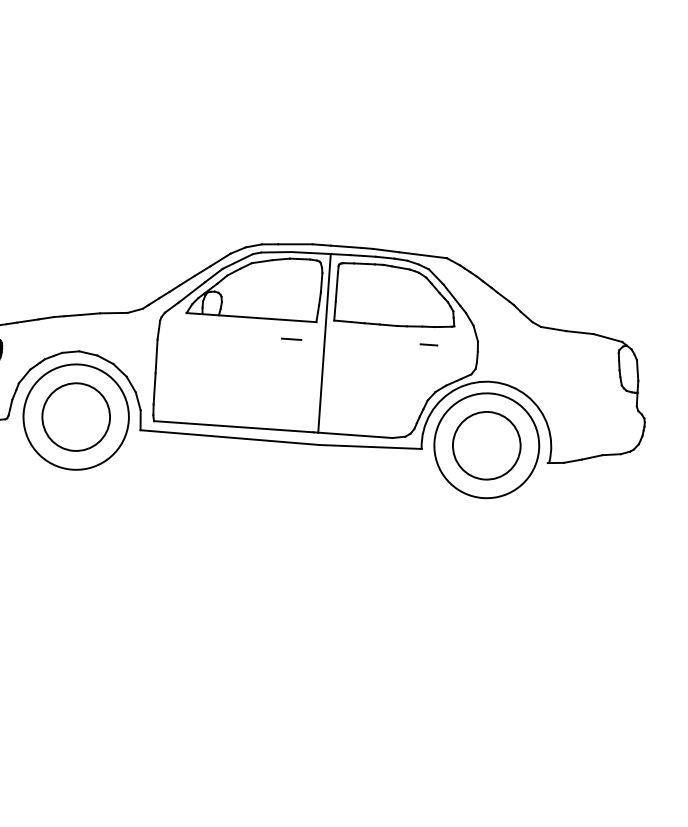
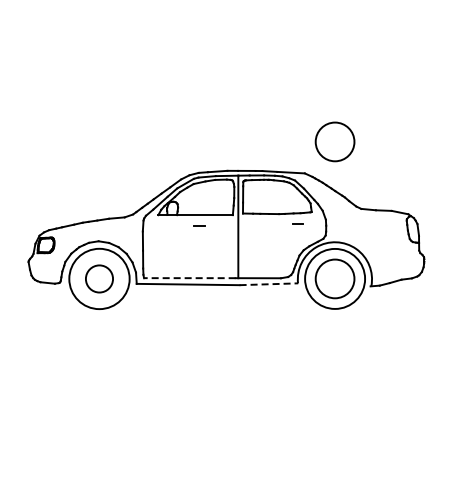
circle: (502, 206) -> (334, 141), added
line: (291, 338) -> (199, 225), moved
circle: (76, 416) -> (99, 278), size x0.7
line: (233, 427) -> (189, 278), solid -> dashed
line: (371, 447) -> (269, 284), solid -> dashed

